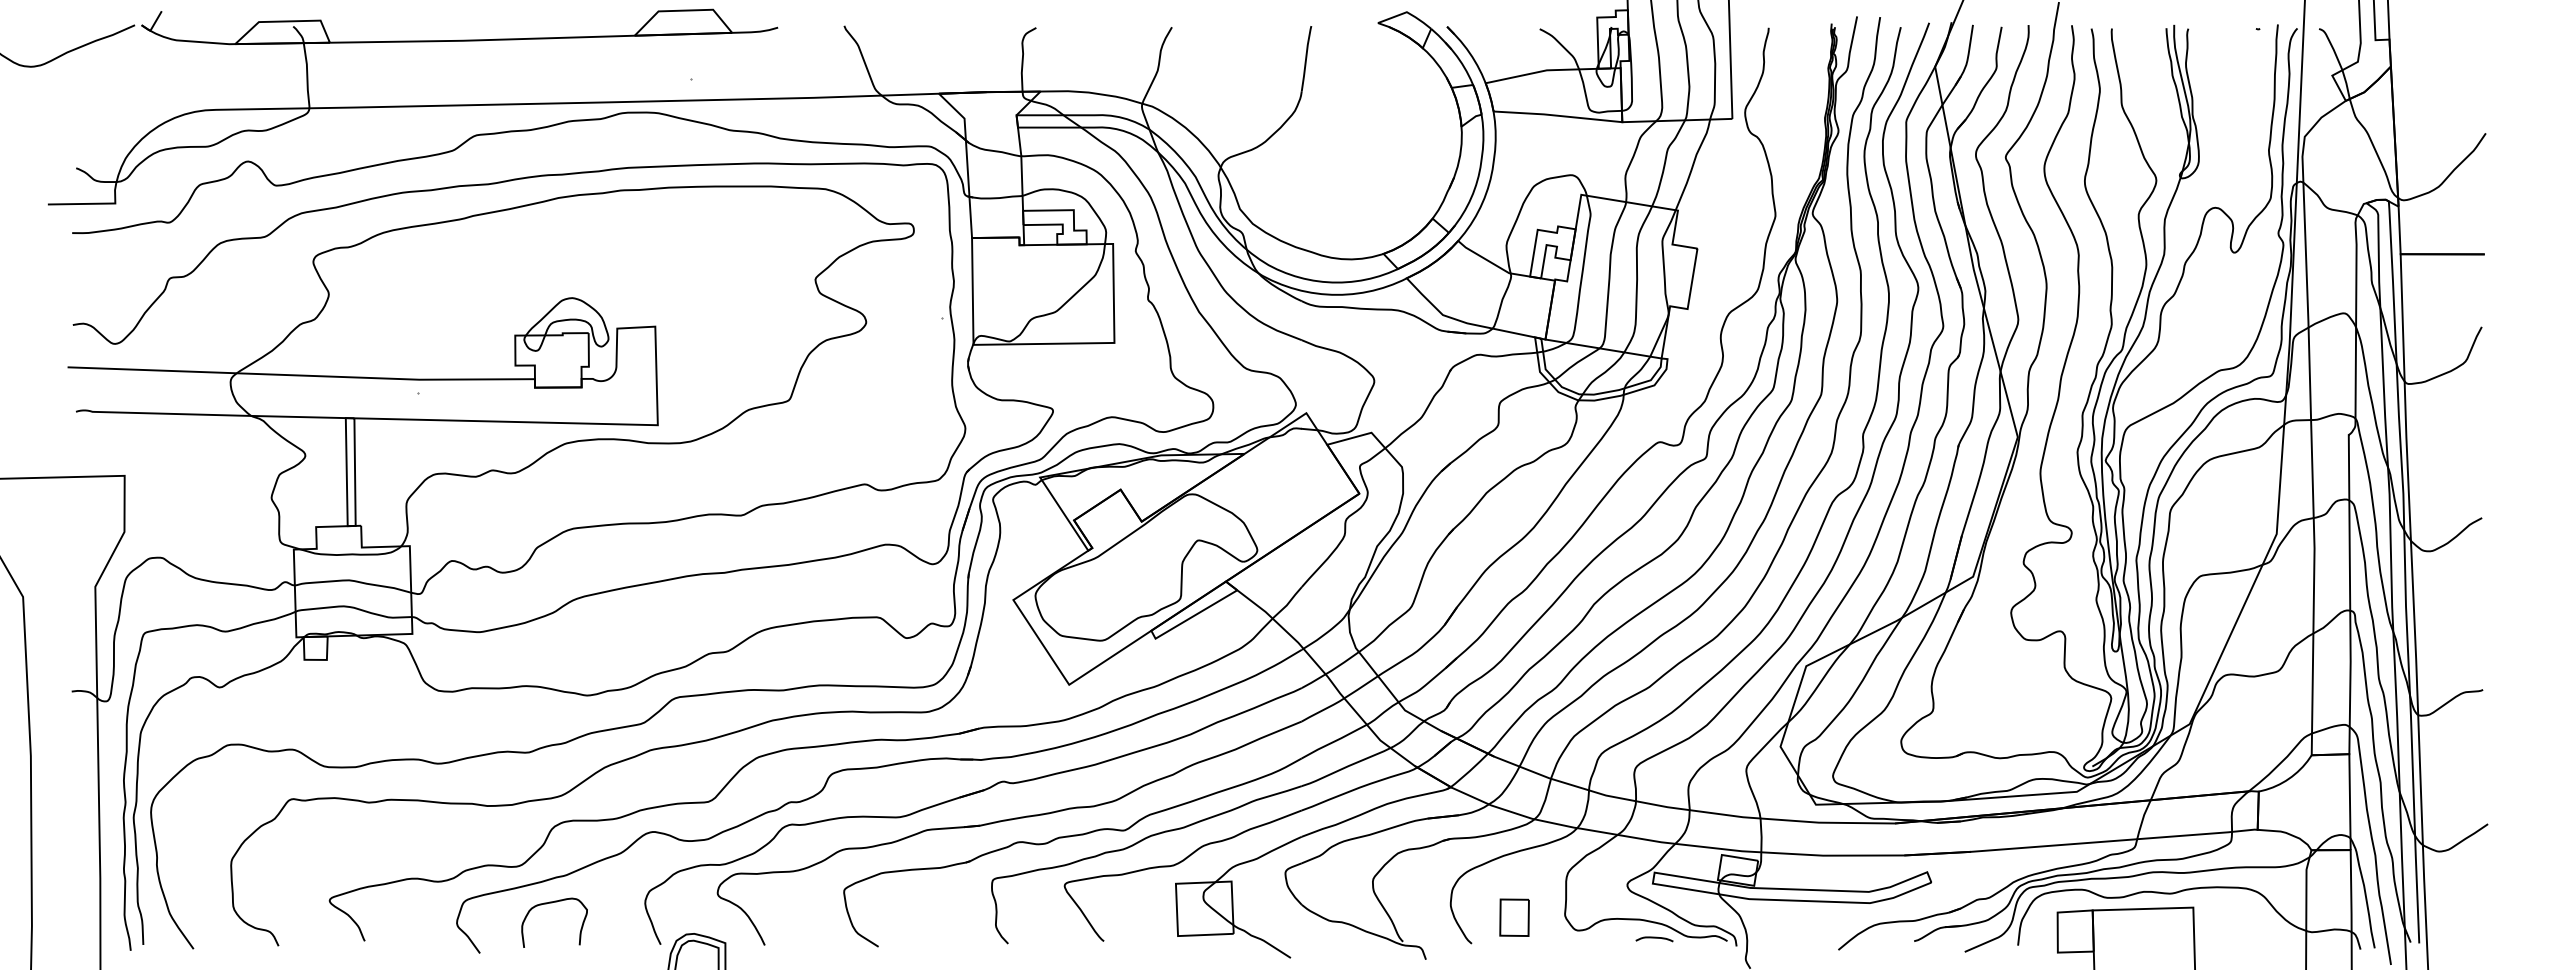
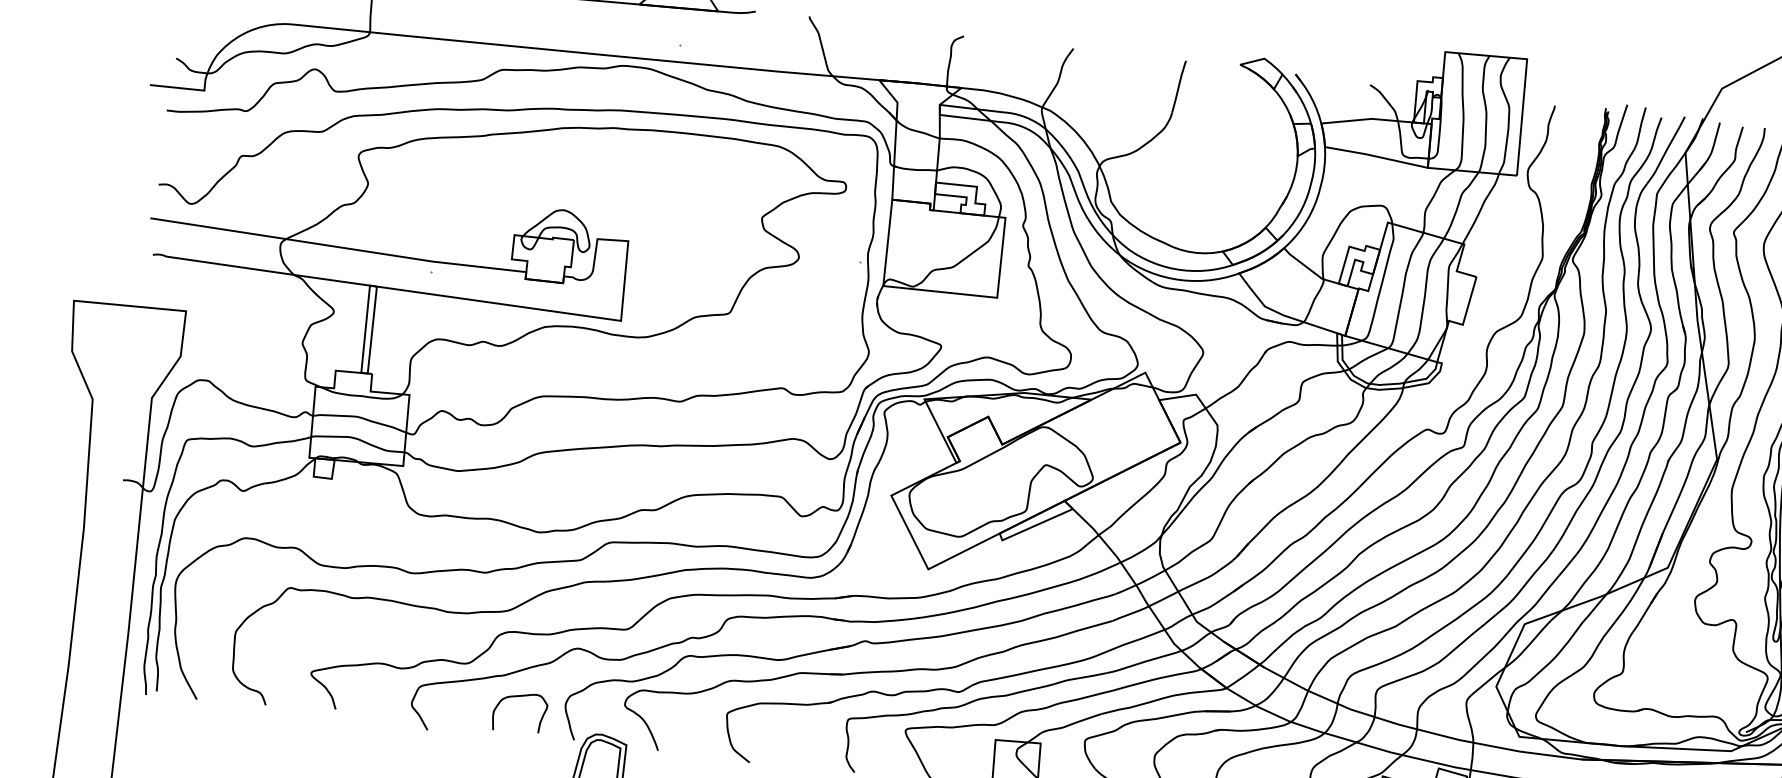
curve: (552, 903) -> (520, 696), moved

